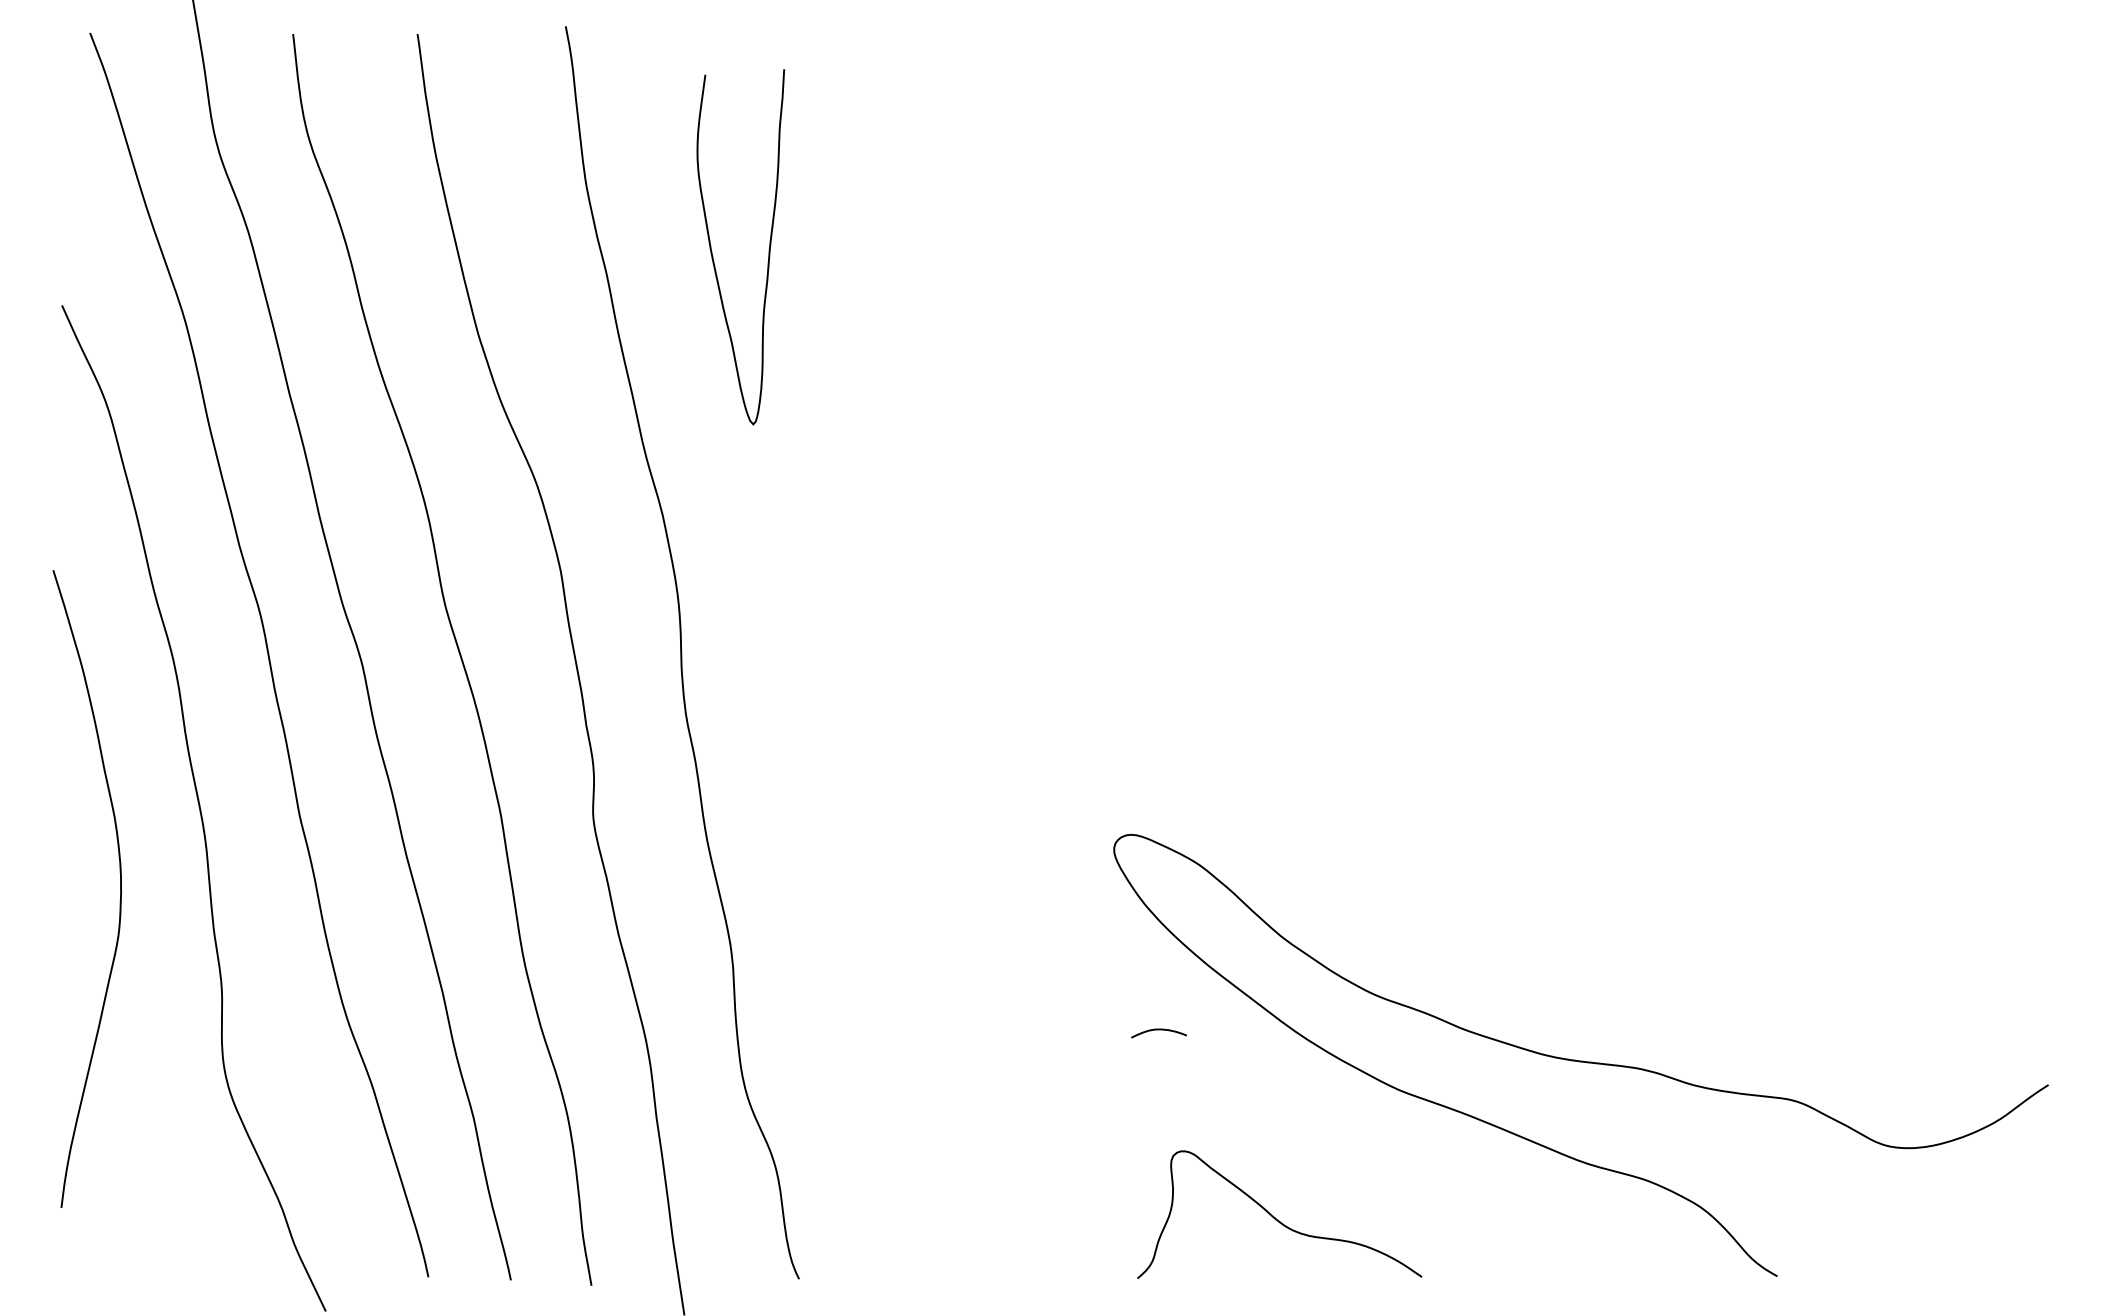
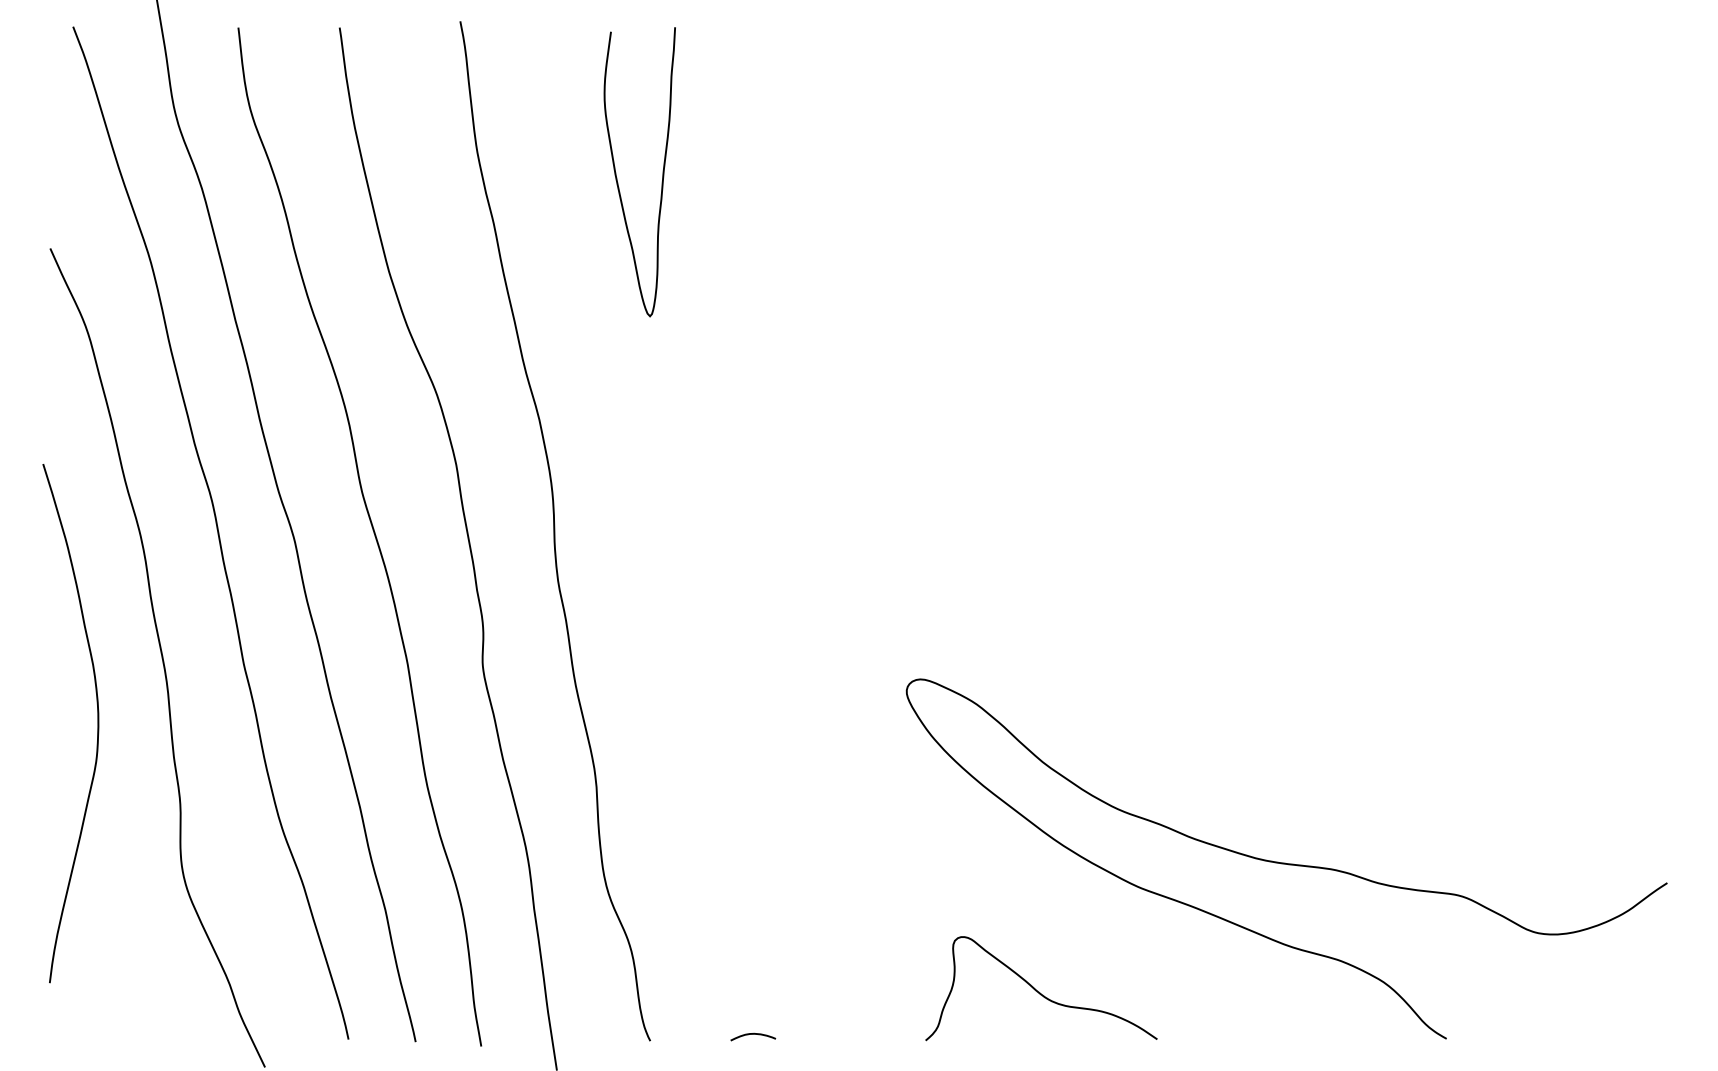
curve: (713, 253) -> (617, 177), moved
curve: (1159, 1030) -> (753, 1034), moved

